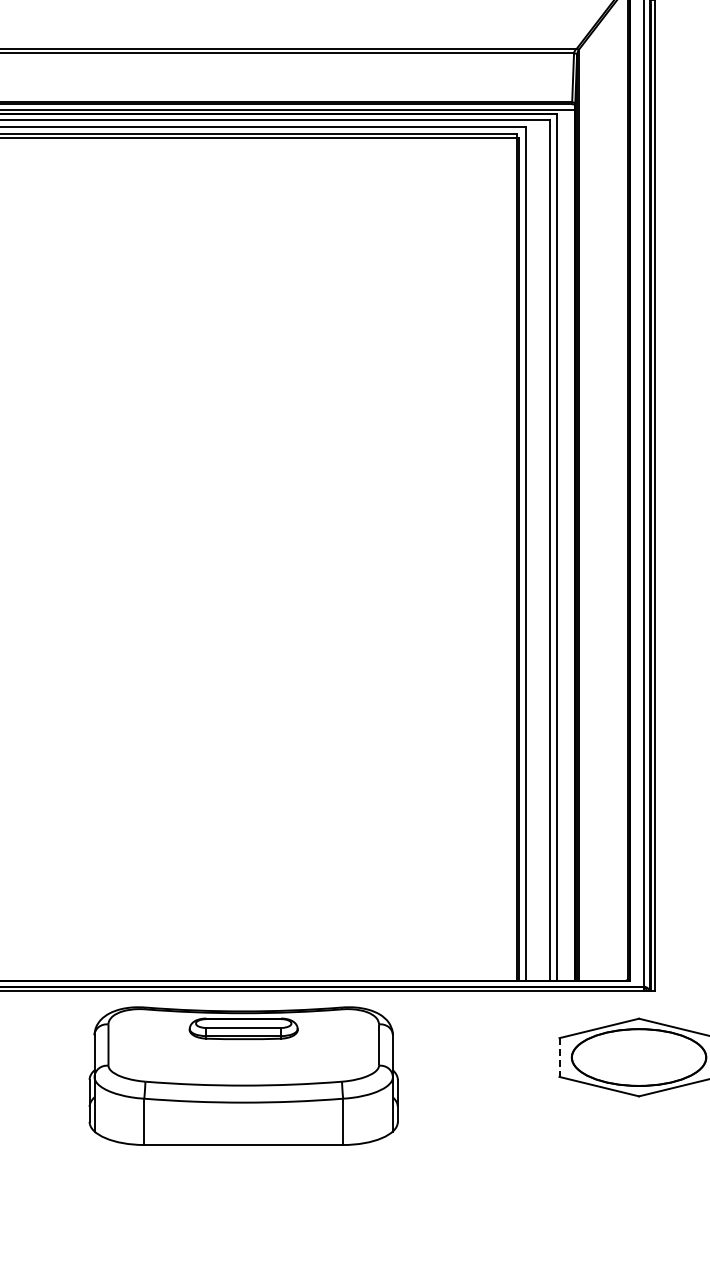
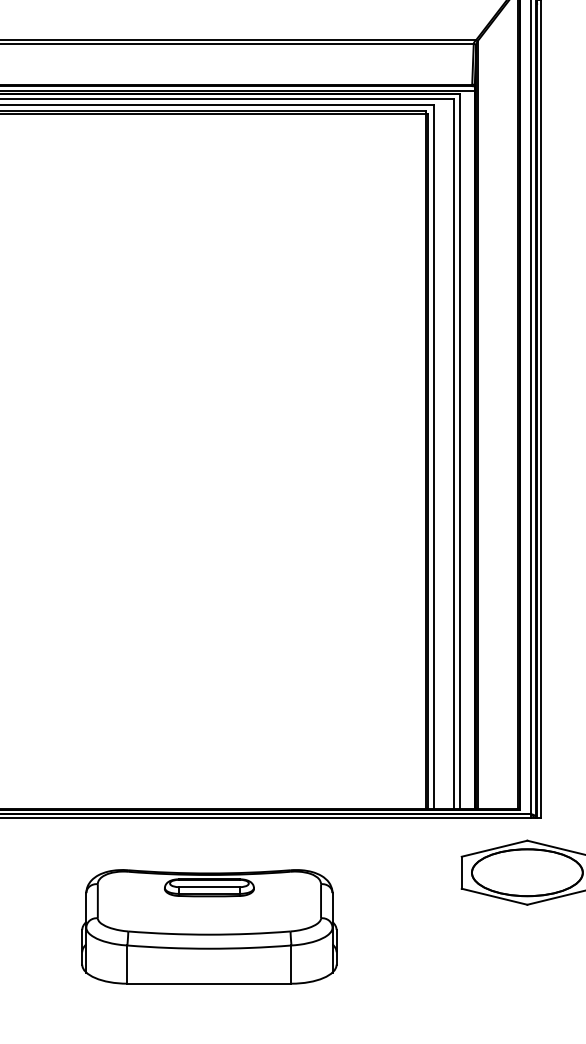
line: (559, 1058) -> (461, 873), dashed -> solid
part: (243, 1075) -> (209, 926), moved

